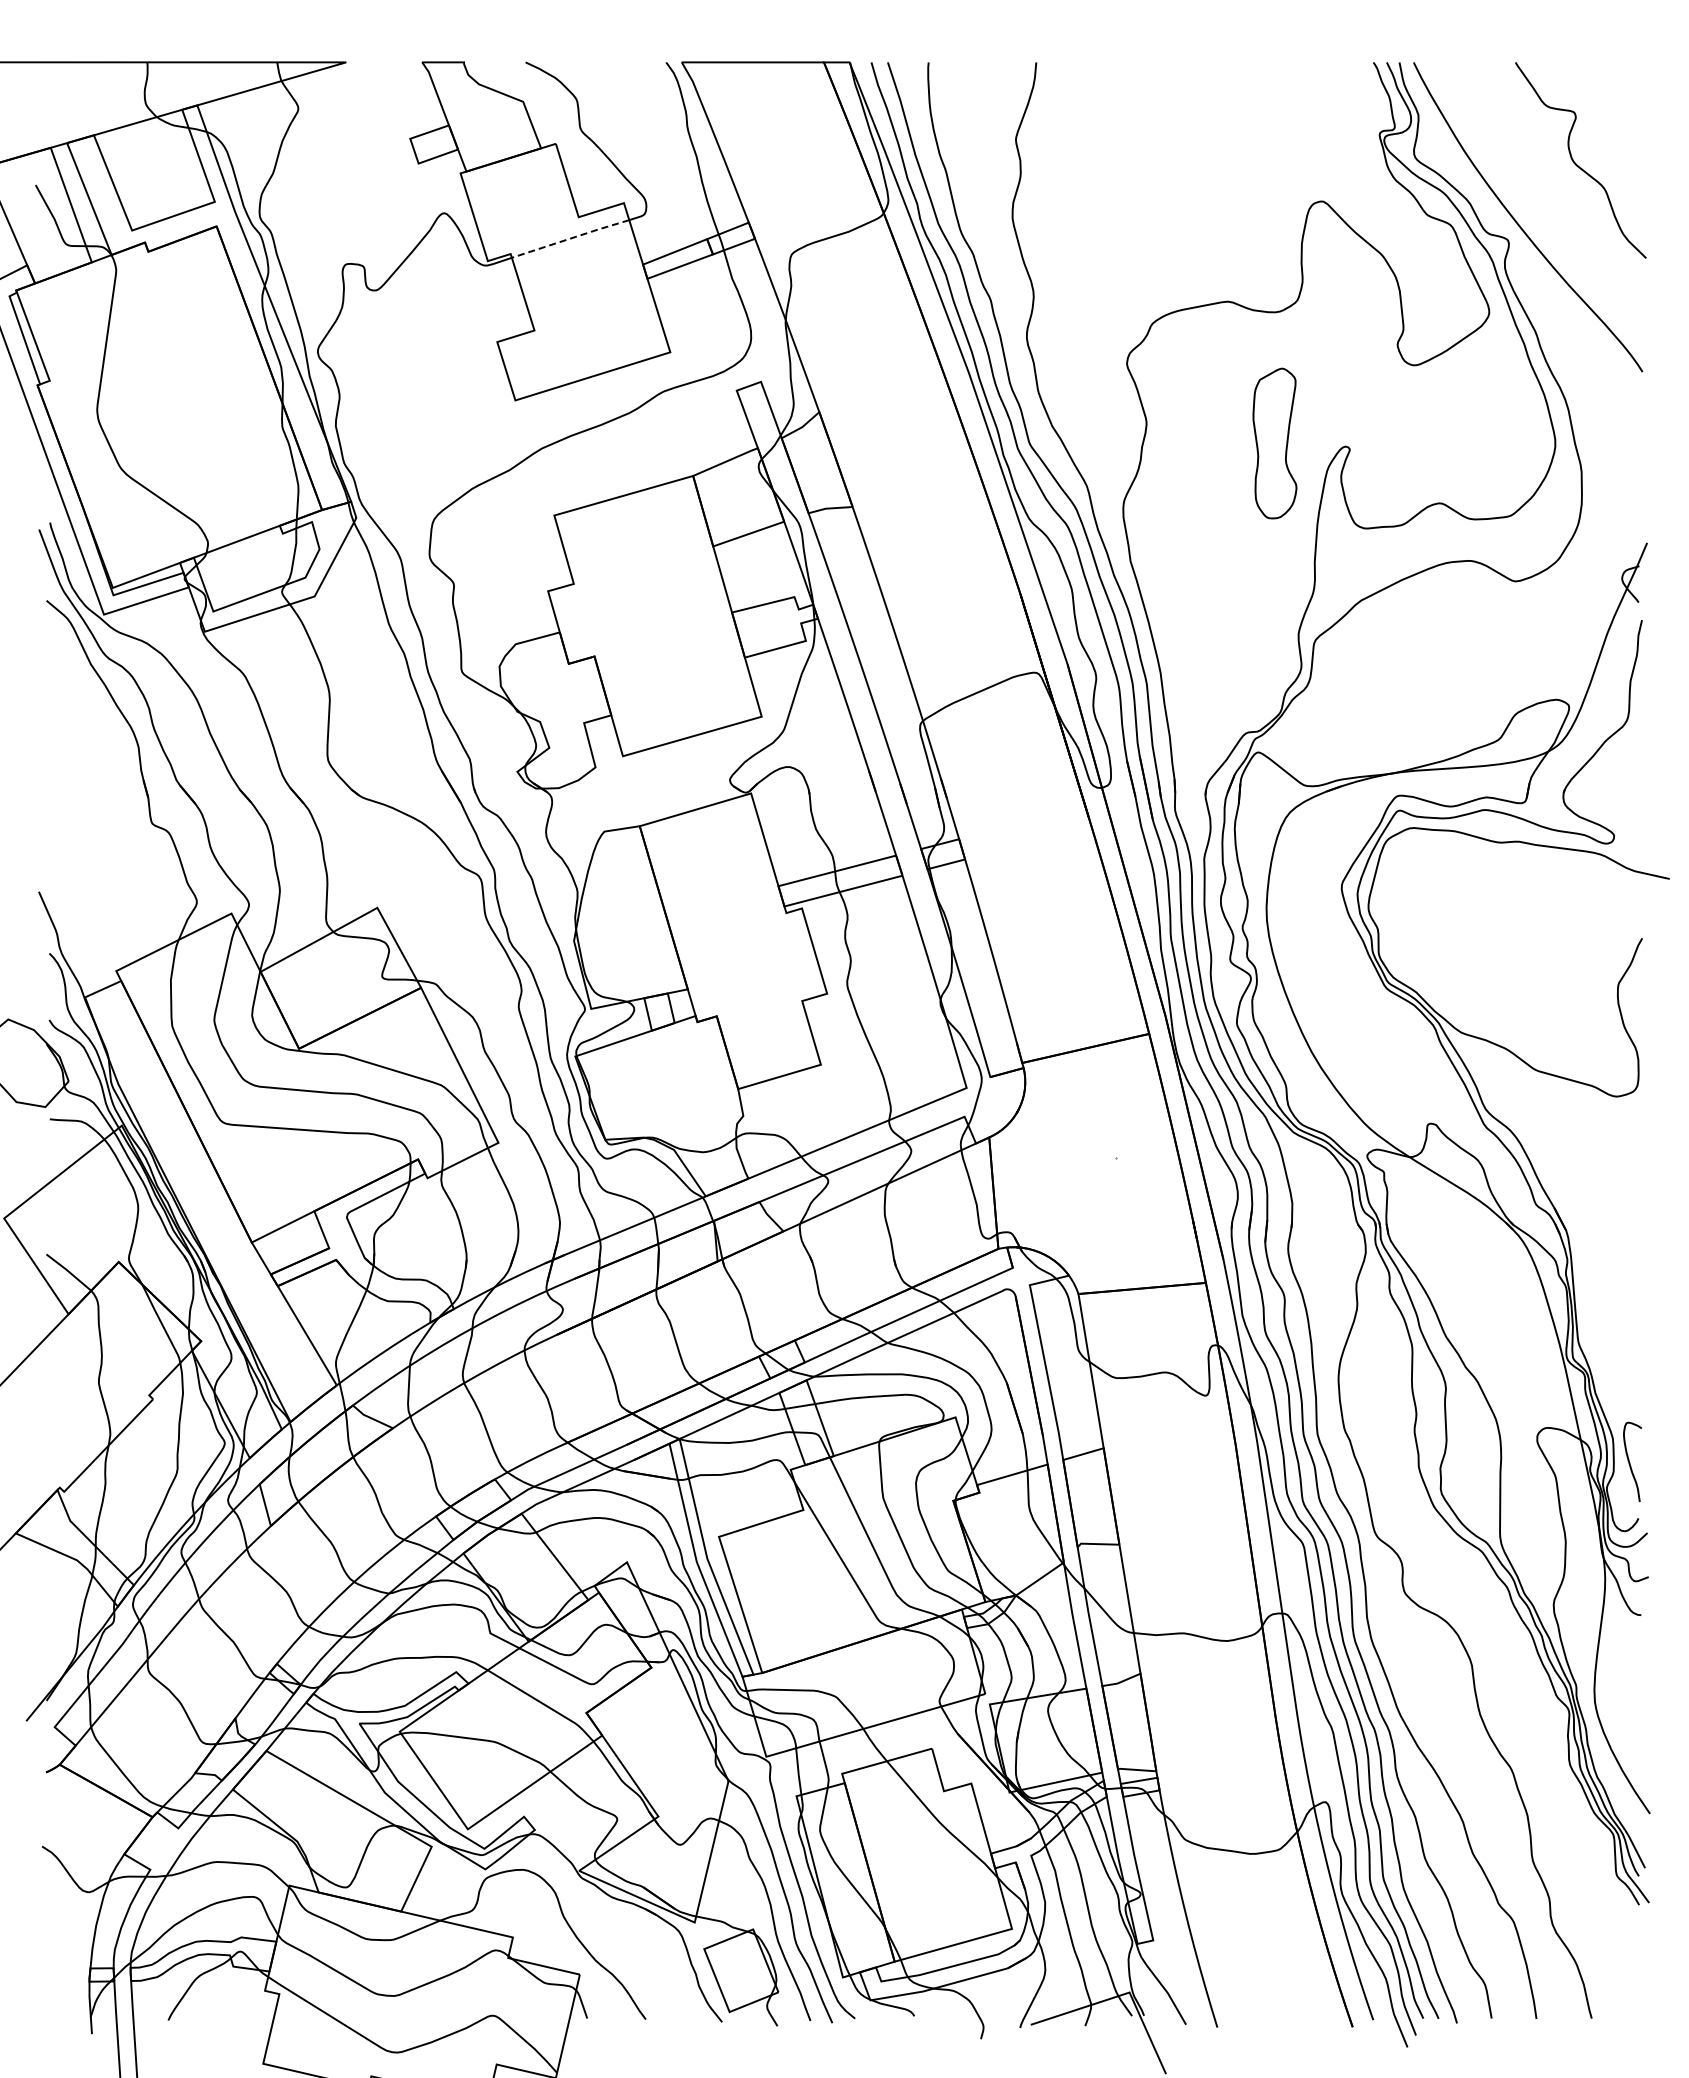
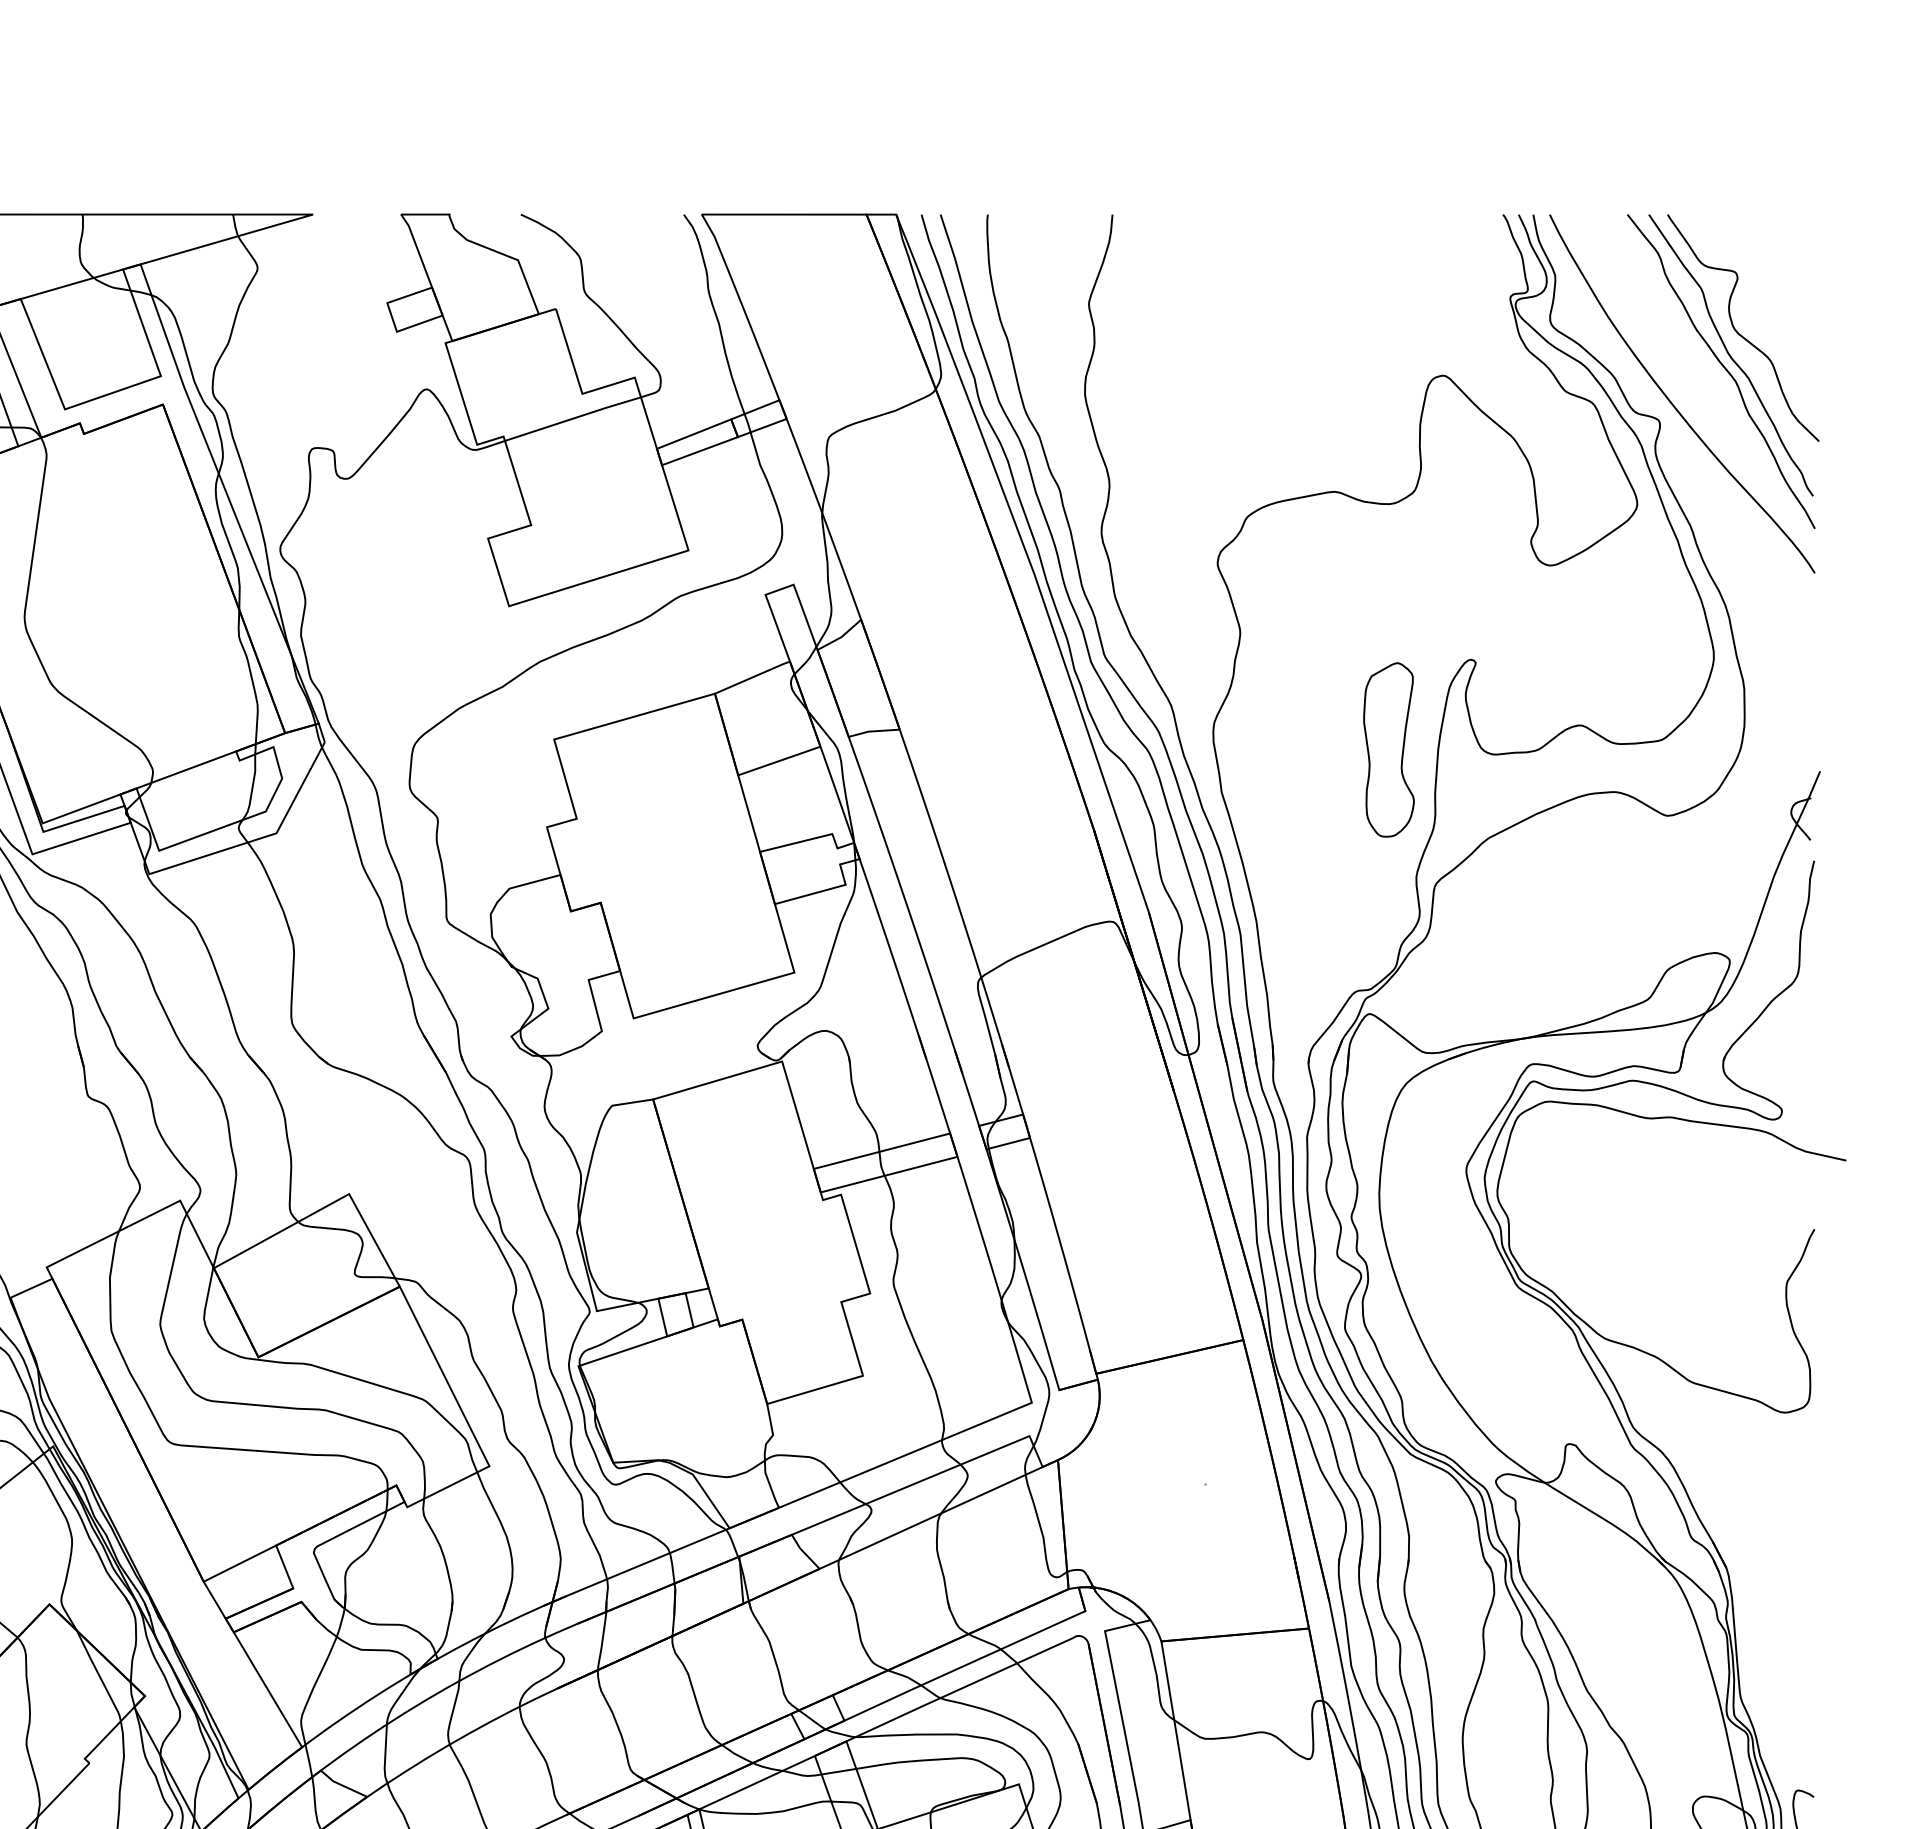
part: (1561, 197) -> (1720, 371), added
line: (570, 238) -> (572, 418), dashed -> solid
part: (1274, 443) -> (1388, 749), moved

